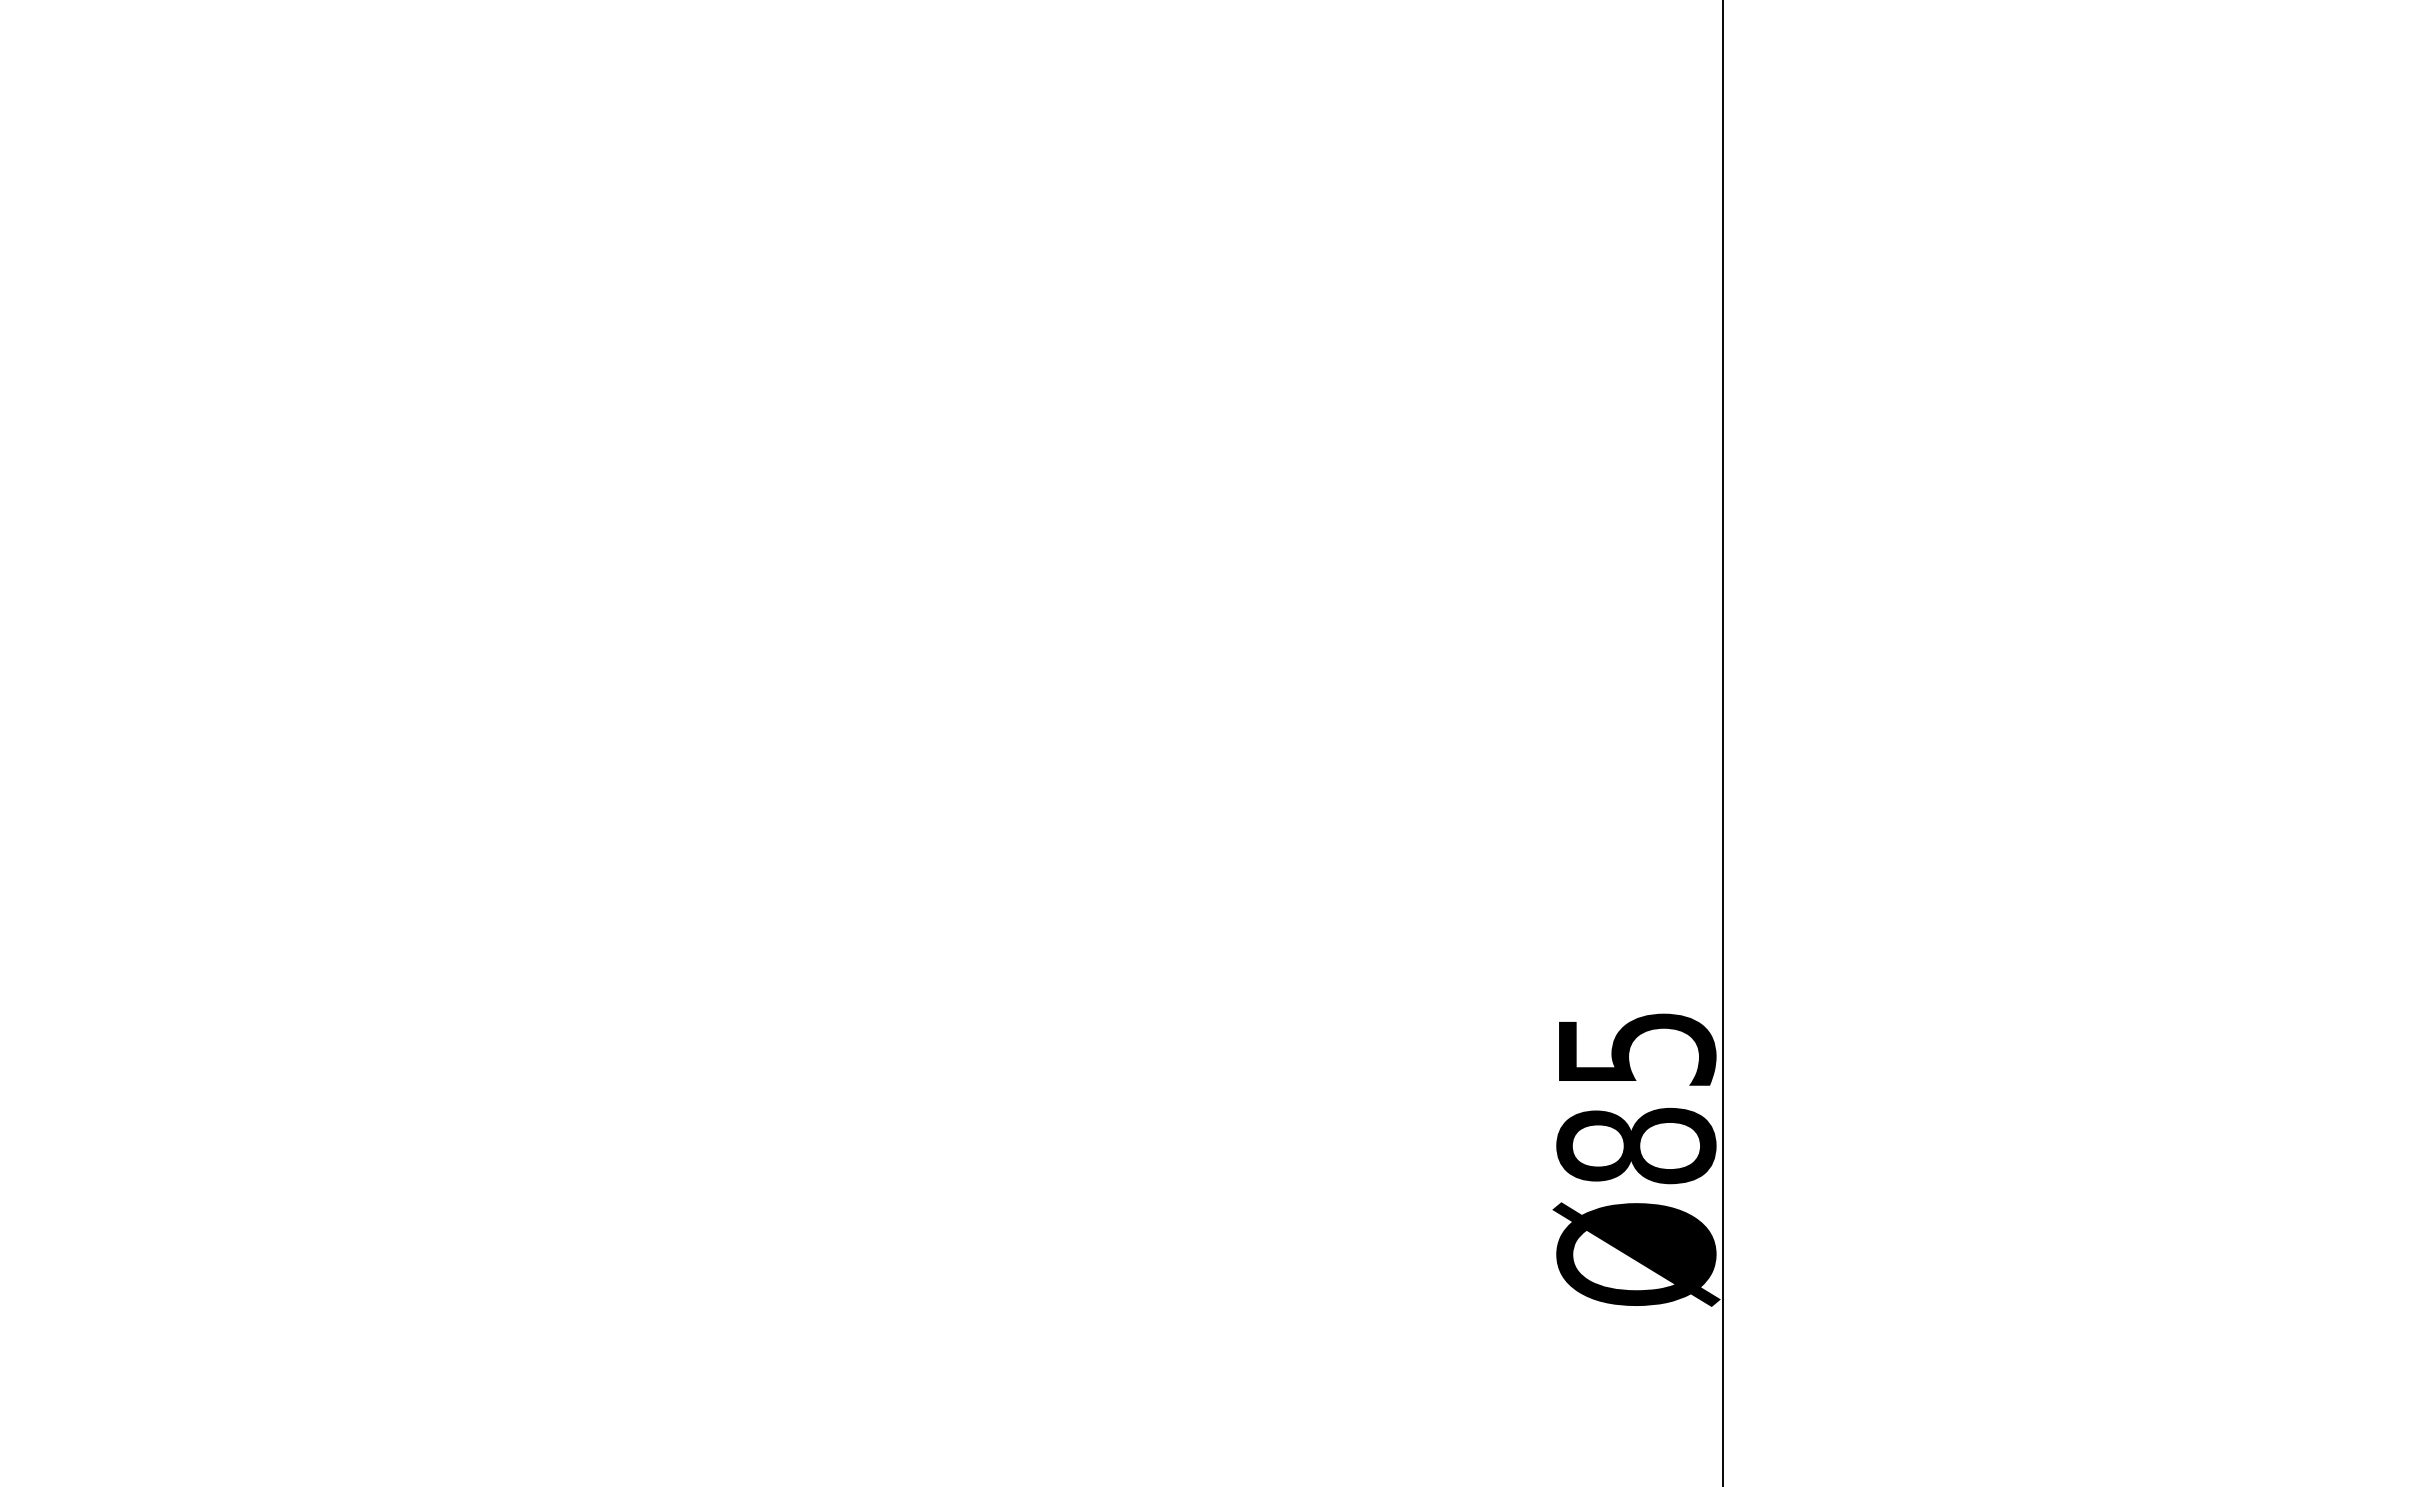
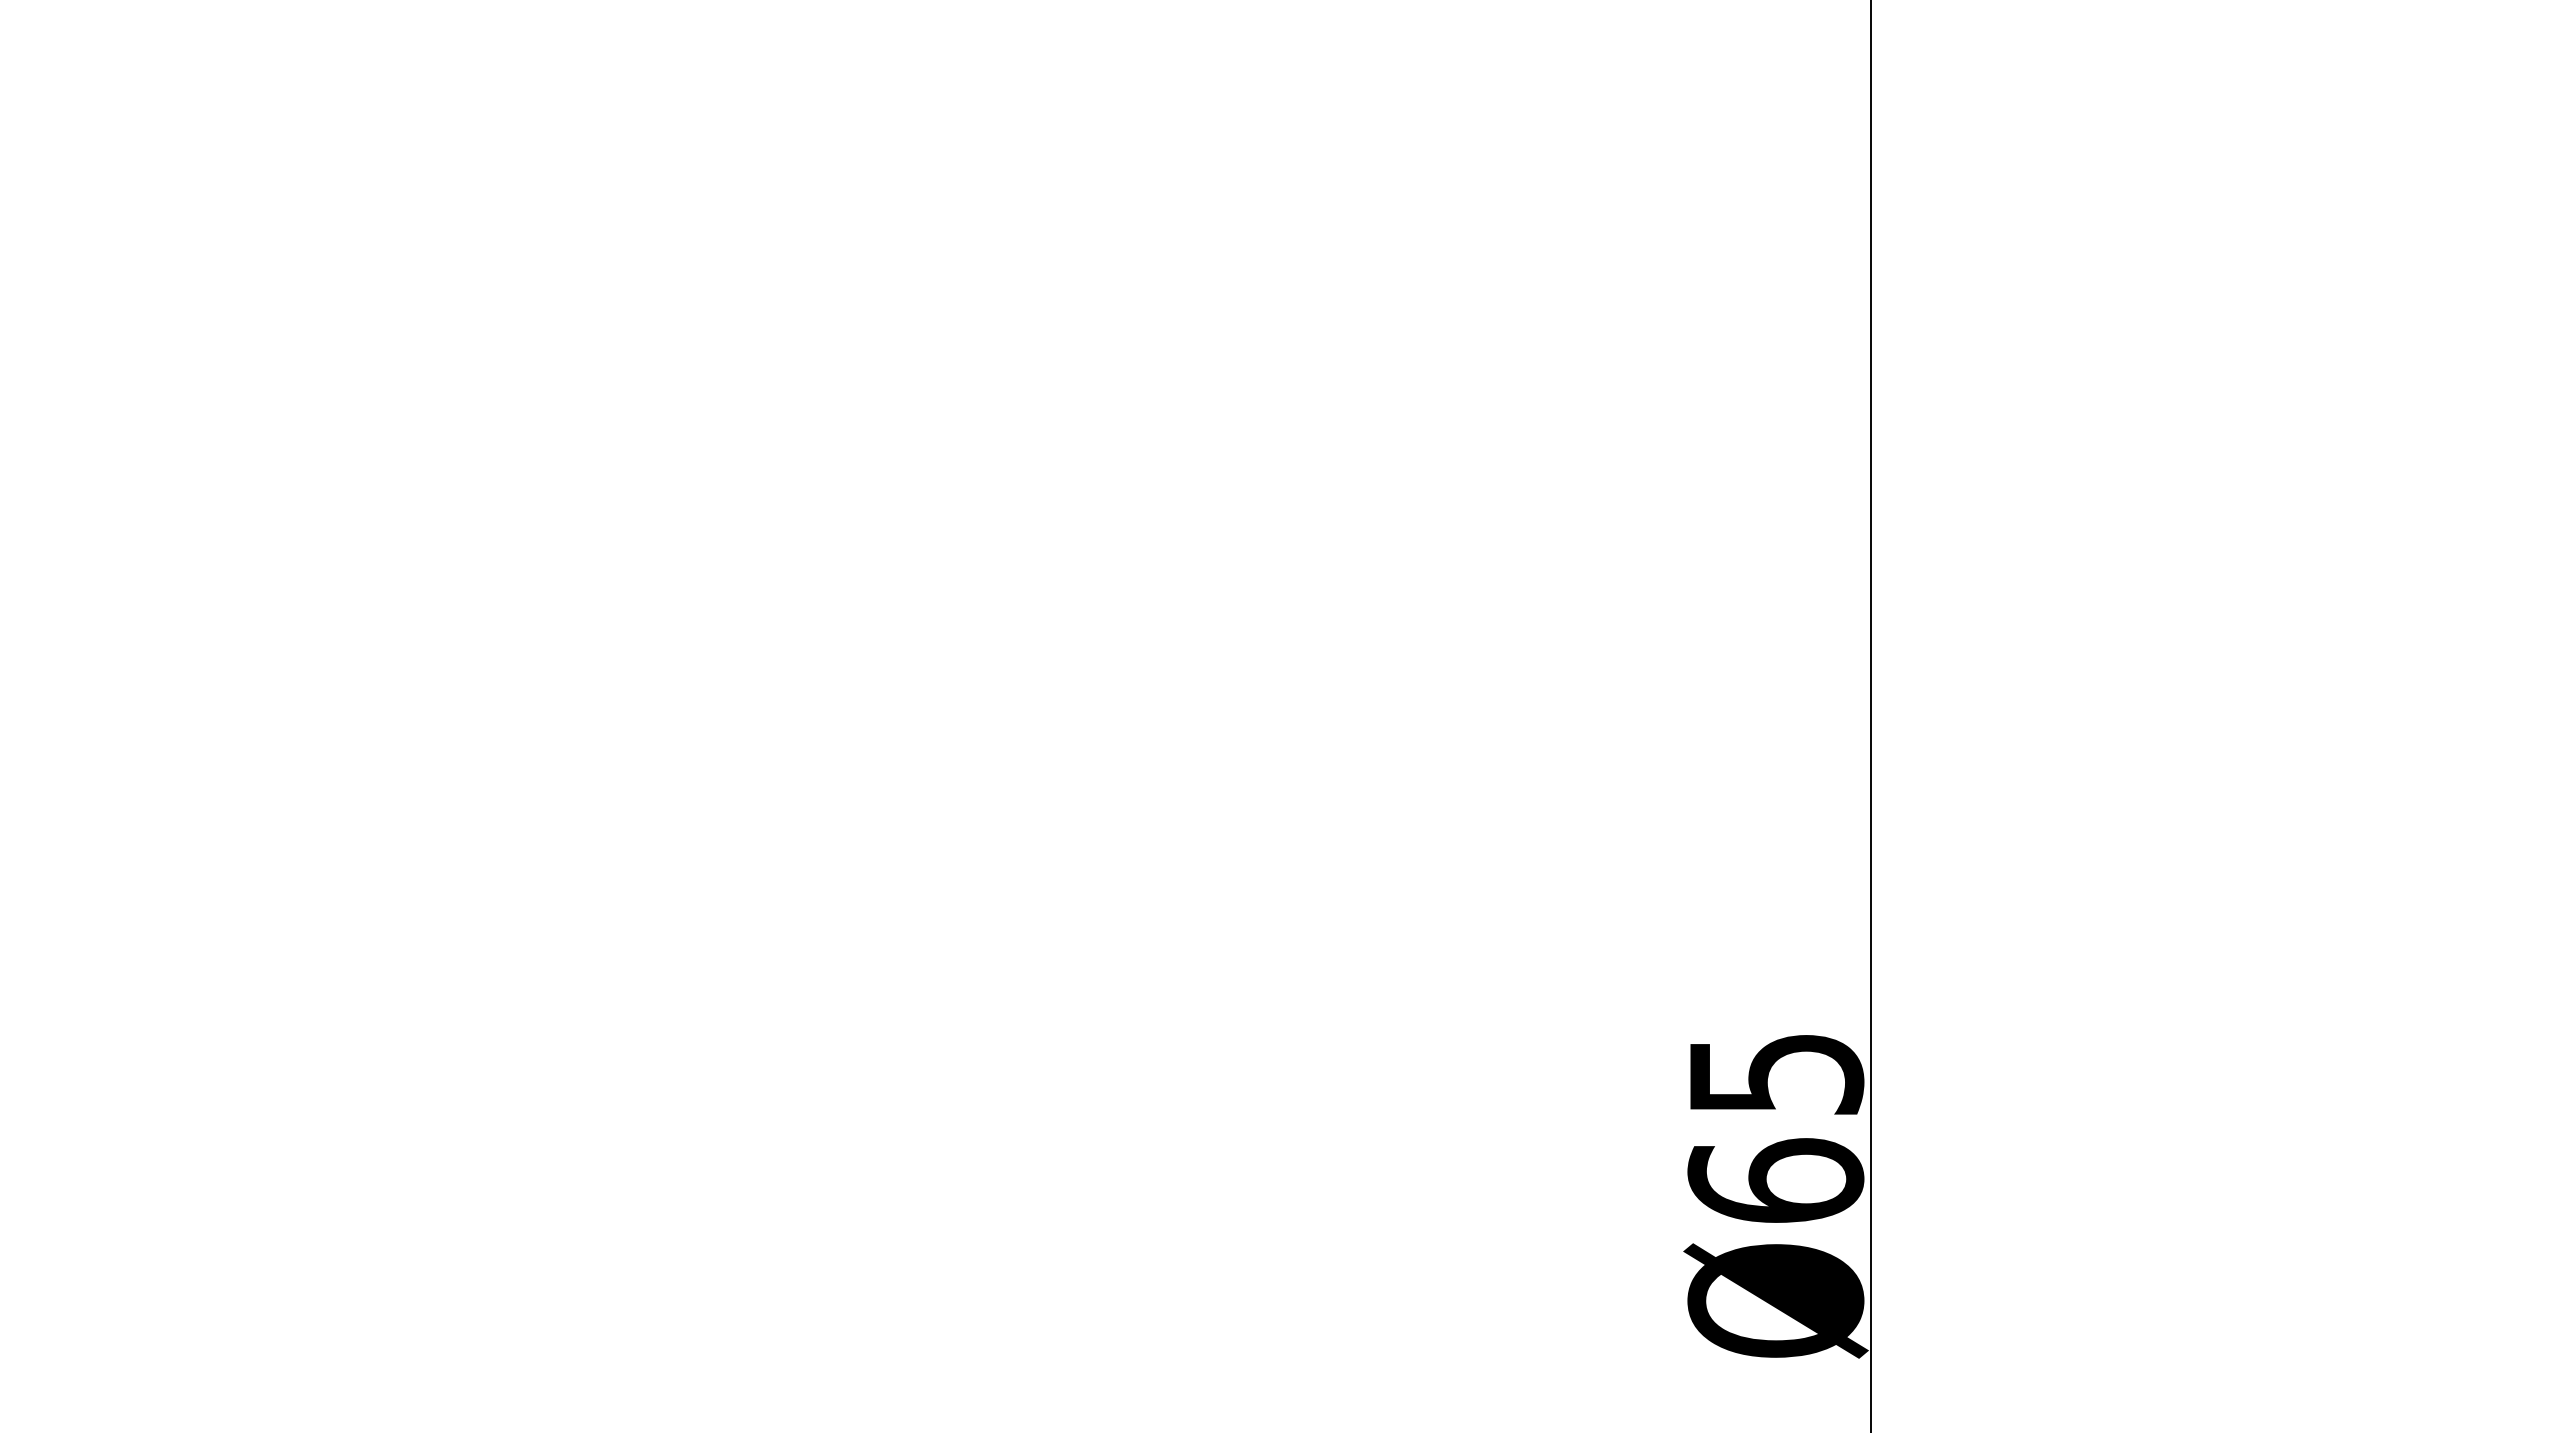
text: (1636, 1145) -> (1776, 1180), Ø85 -> Ø65

